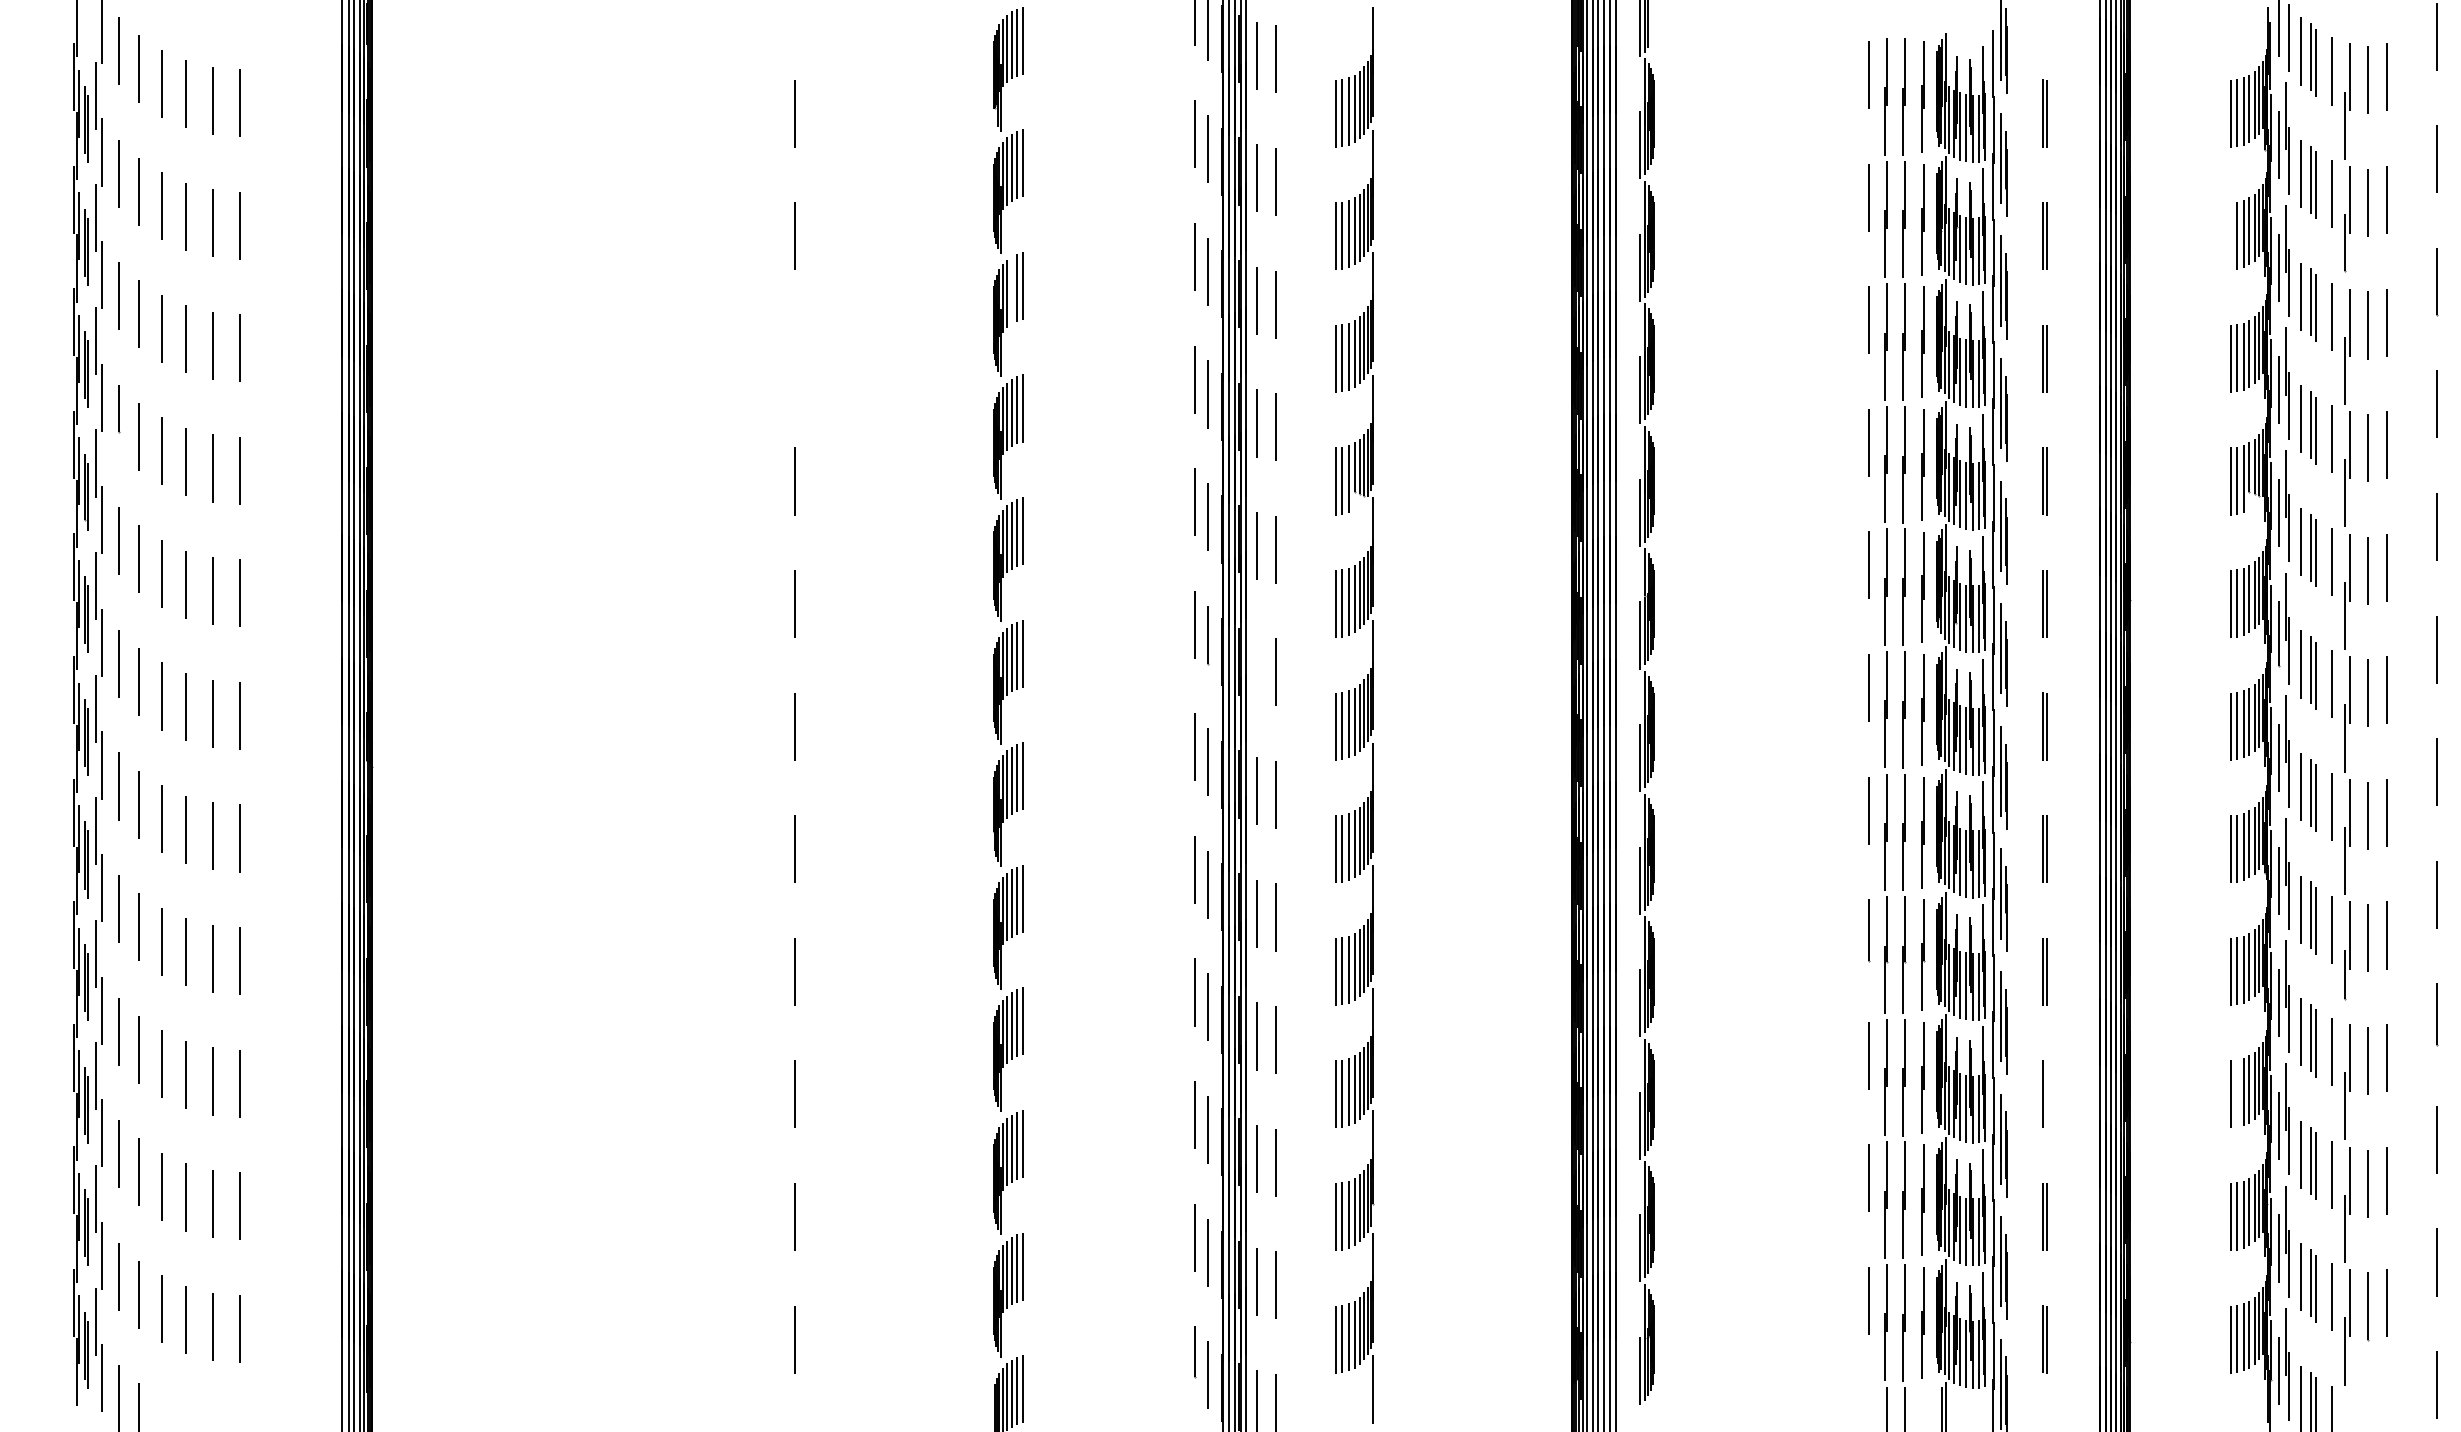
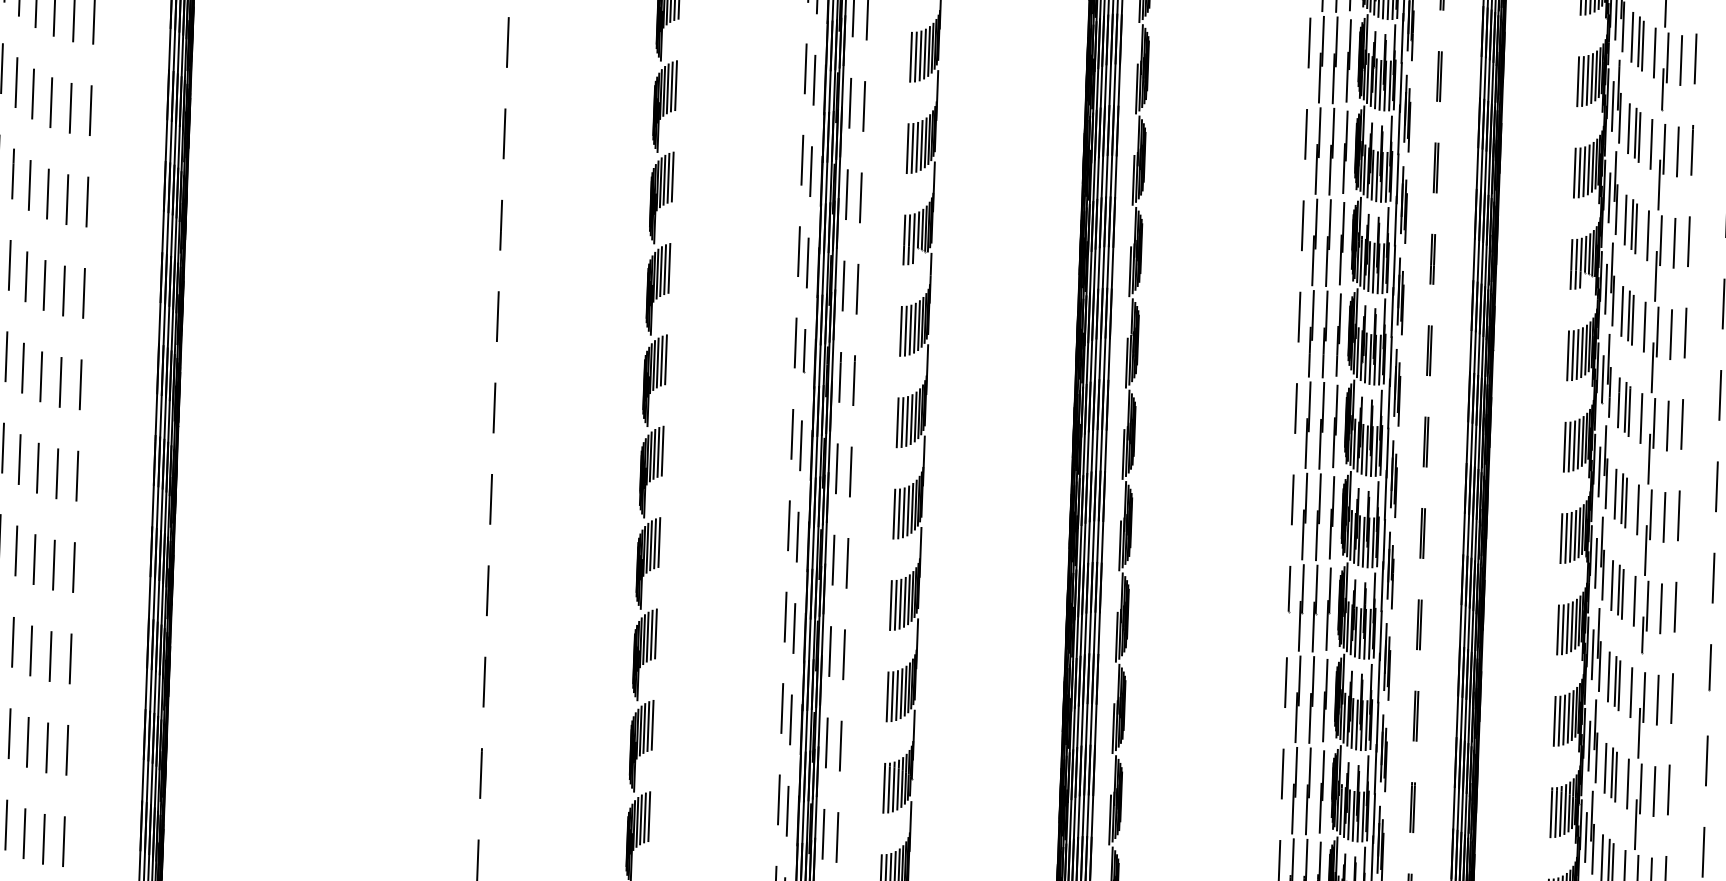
line: (2230, 236) -> (1577, 81), added
line: (1011, 290) -> (667, 88), added
line: (795, 358) -> (504, 133), added
line: (1256, 668) -> (840, 377), added
line: (2237, 1093) -> (1559, 720), added
line: (2046, 1094) -> (1417, 716), added

